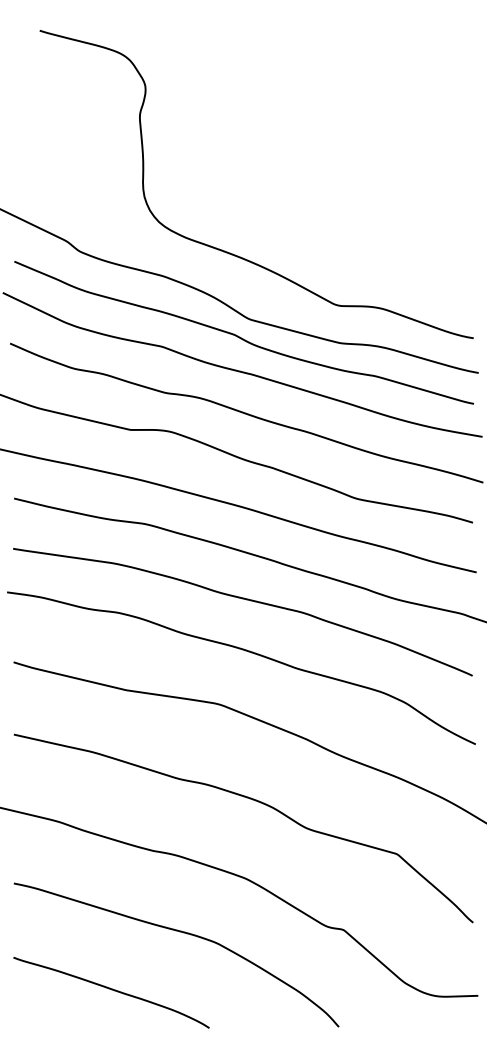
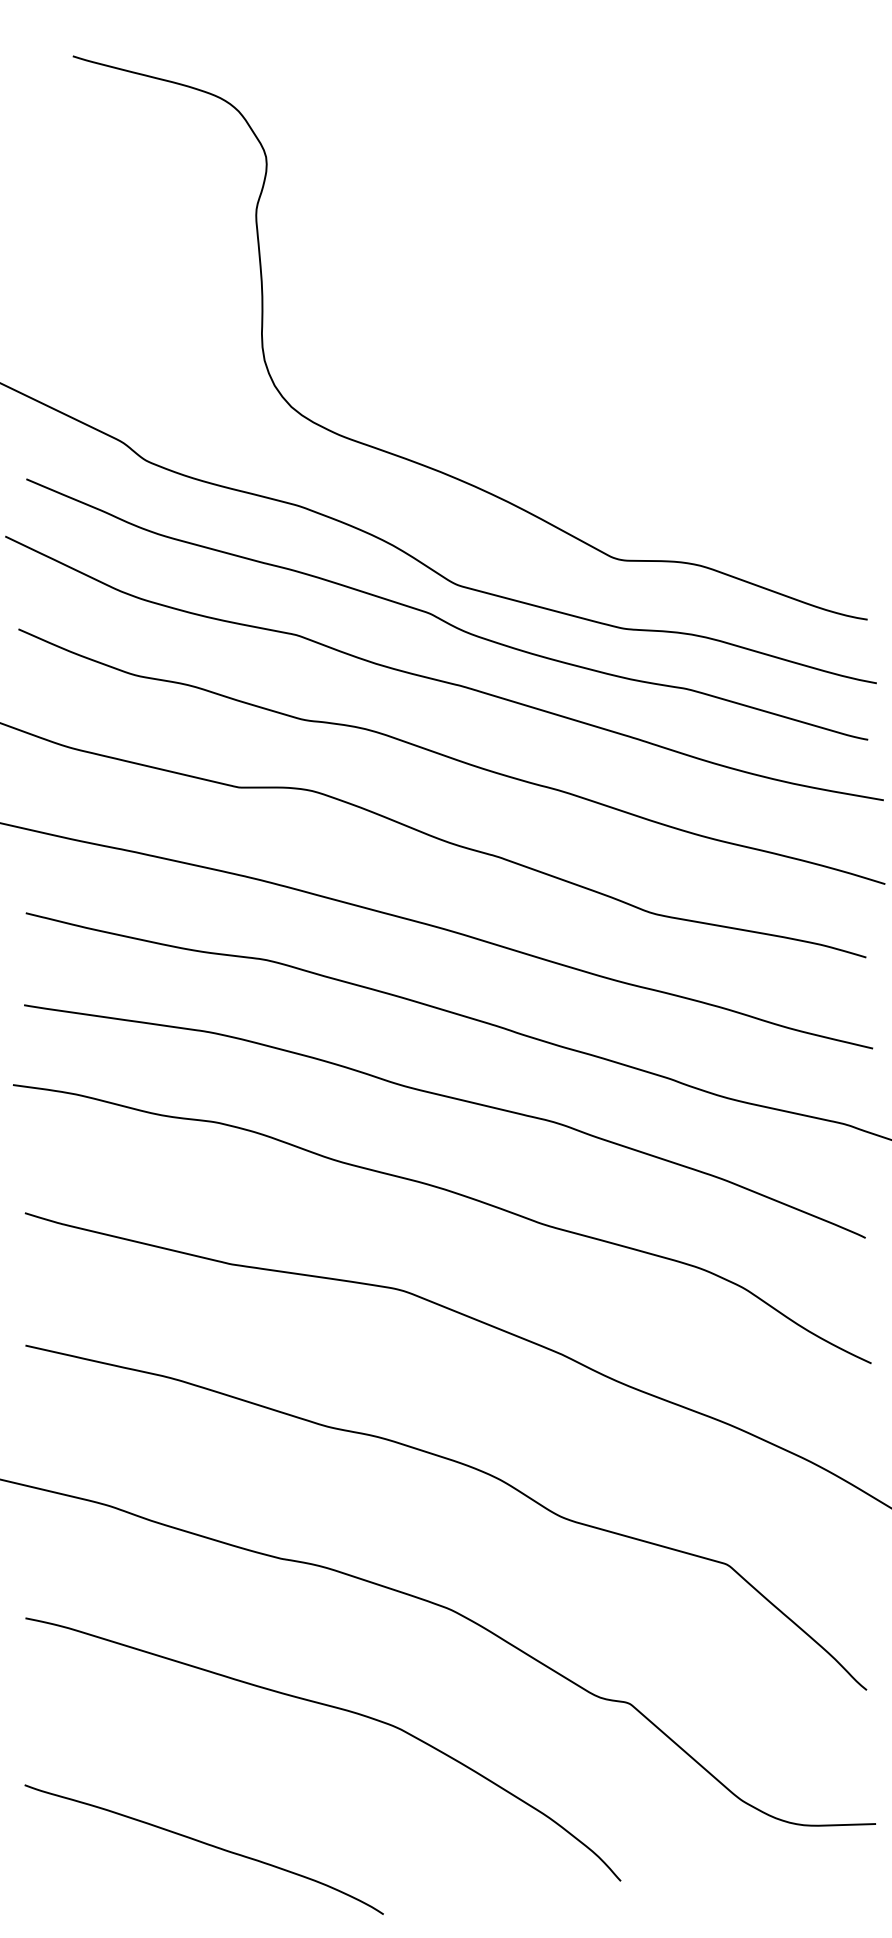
curve: (111, 990) -> (204, 1845), moved

